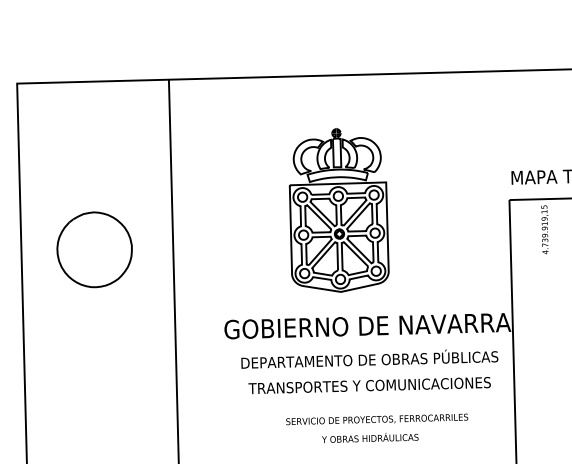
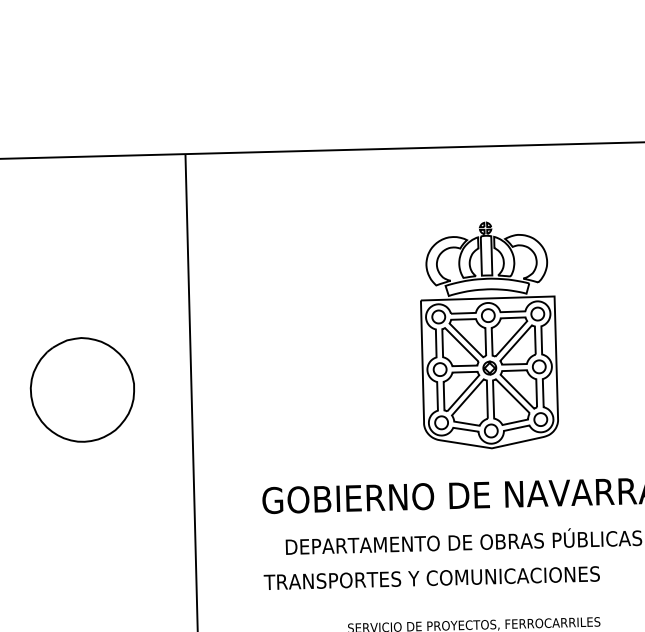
part: (338, 210) -> (488, 335), moved
text: (369, 385) -> (431, 578), moved

